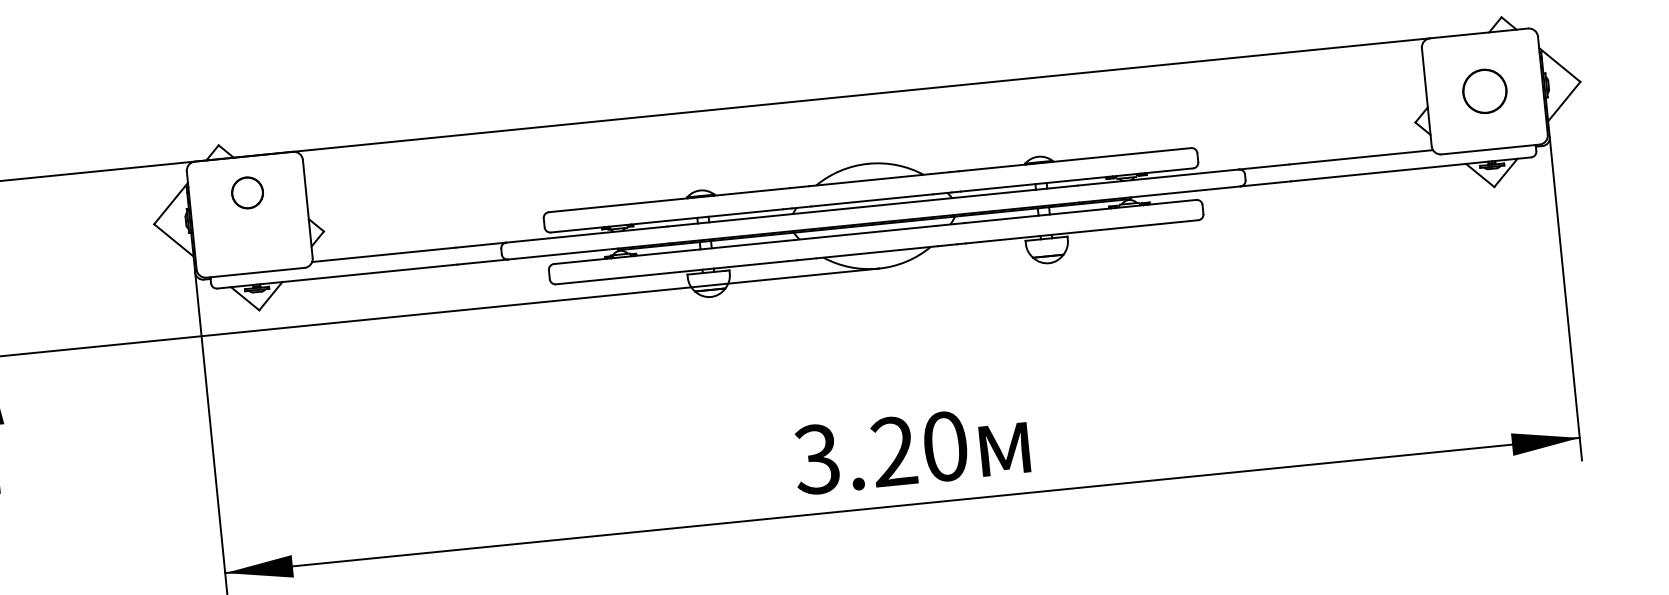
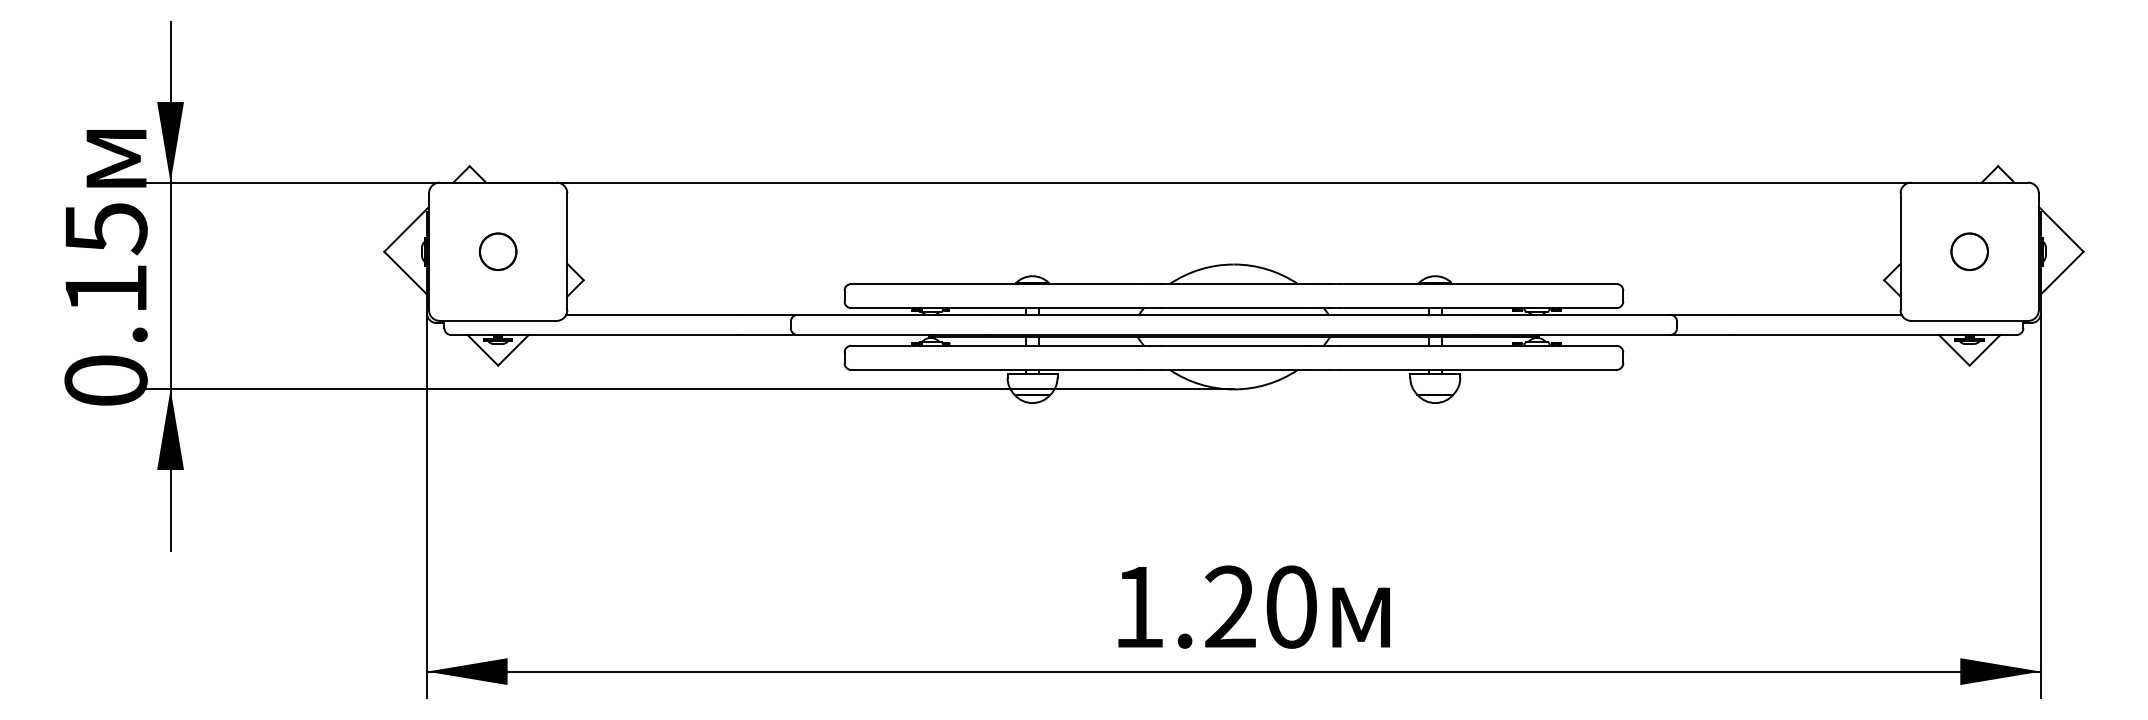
part: (1484, 91) -> (1969, 251), size x0.71
part: (246, 192) -> (497, 251), moved
text: (816, 458) -> (1137, 606), 3.20 -> 1.20

